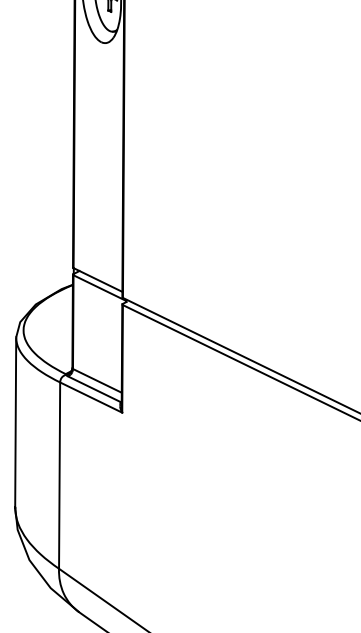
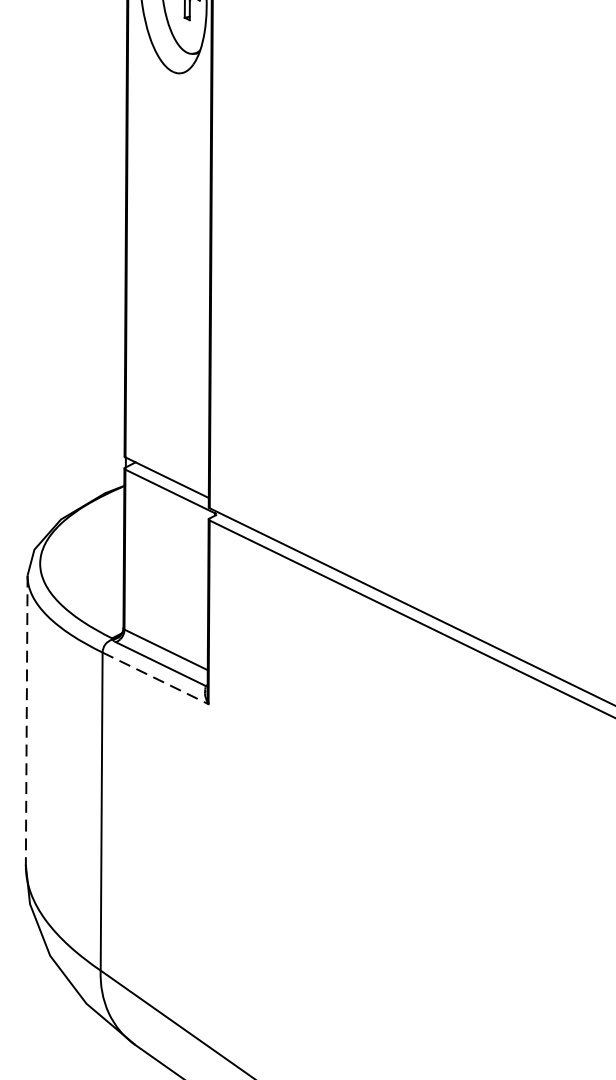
line: (91, 397) -> (156, 678), solid -> dashed
line: (15, 422) -> (26, 720), solid -> dashed

